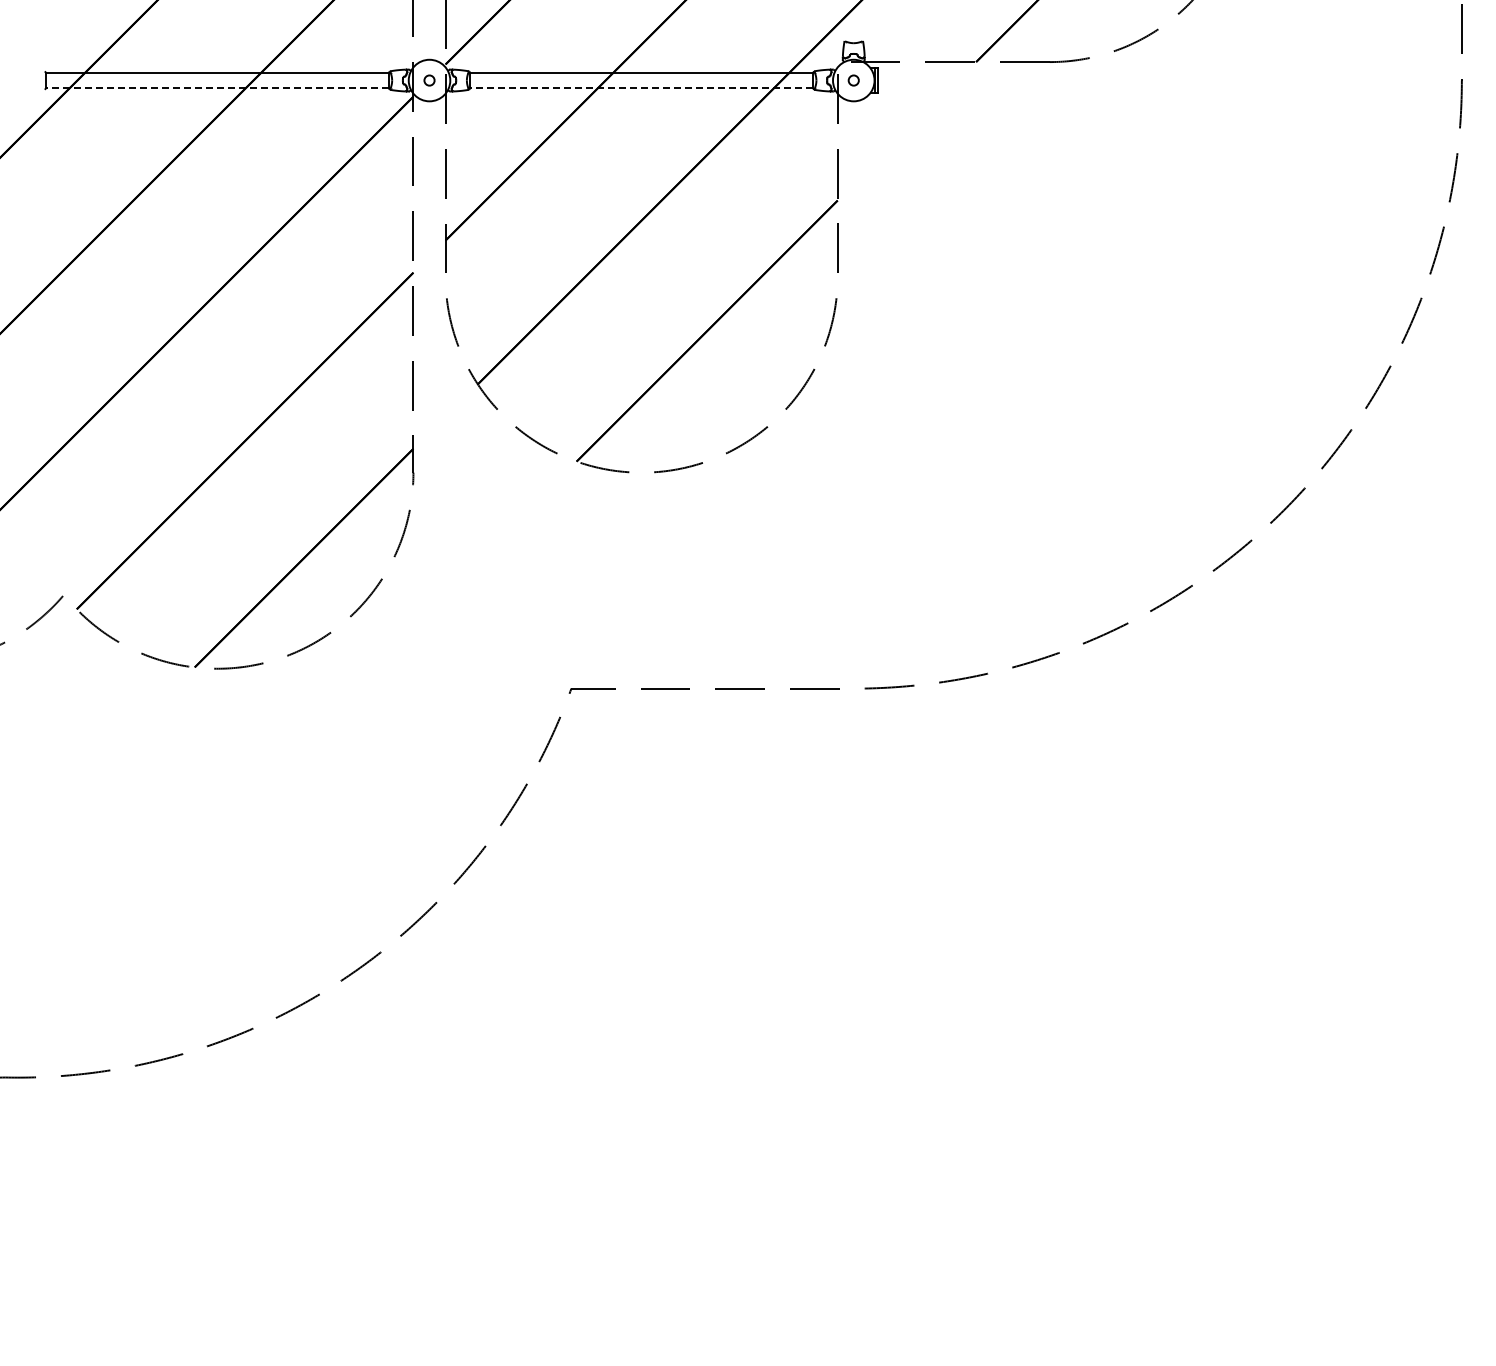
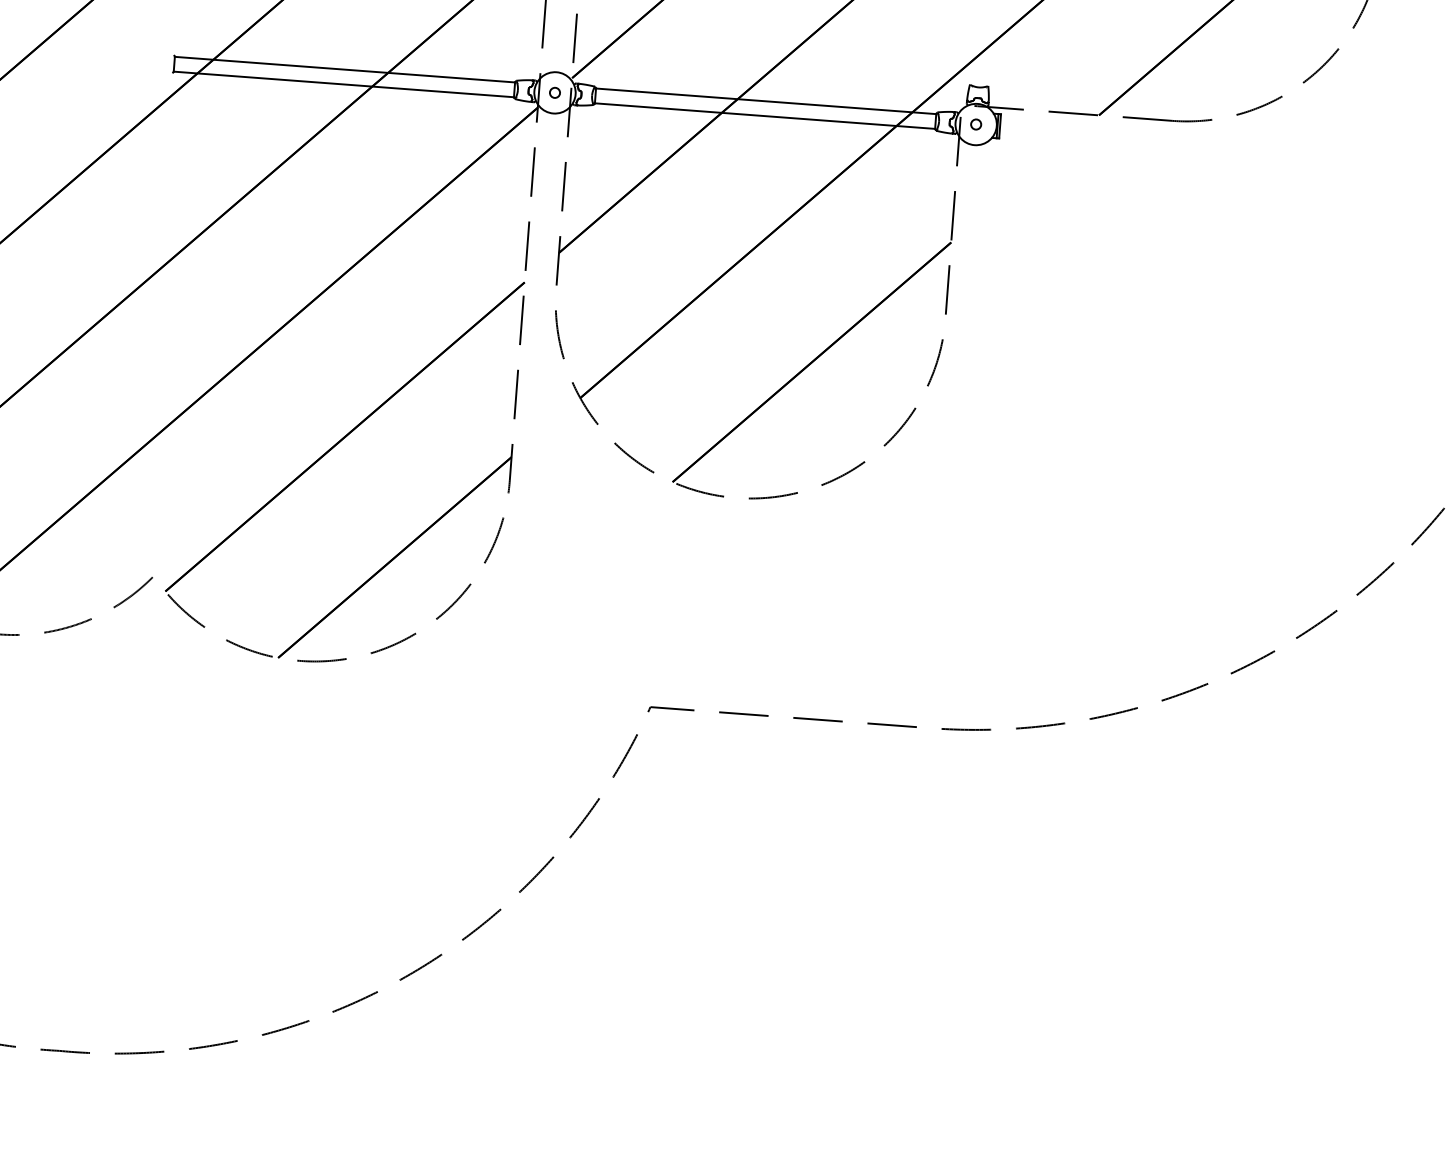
line: (216, 88) -> (342, 84), dashed -> solid
line: (641, 88) -> (764, 116), dashed -> solid

